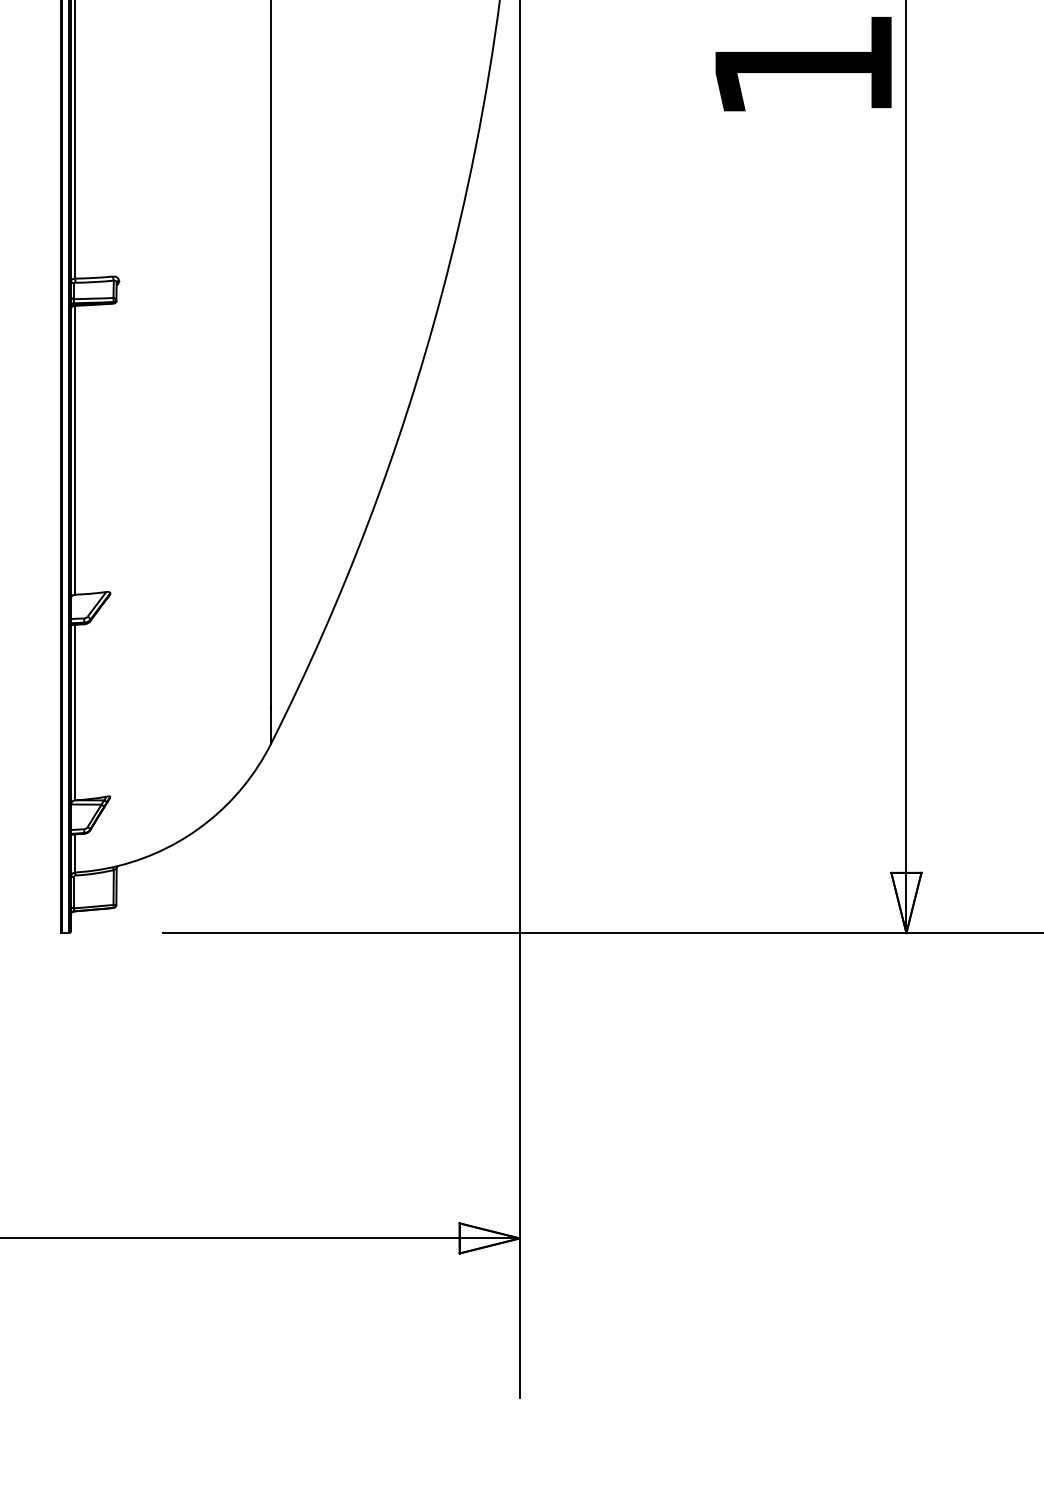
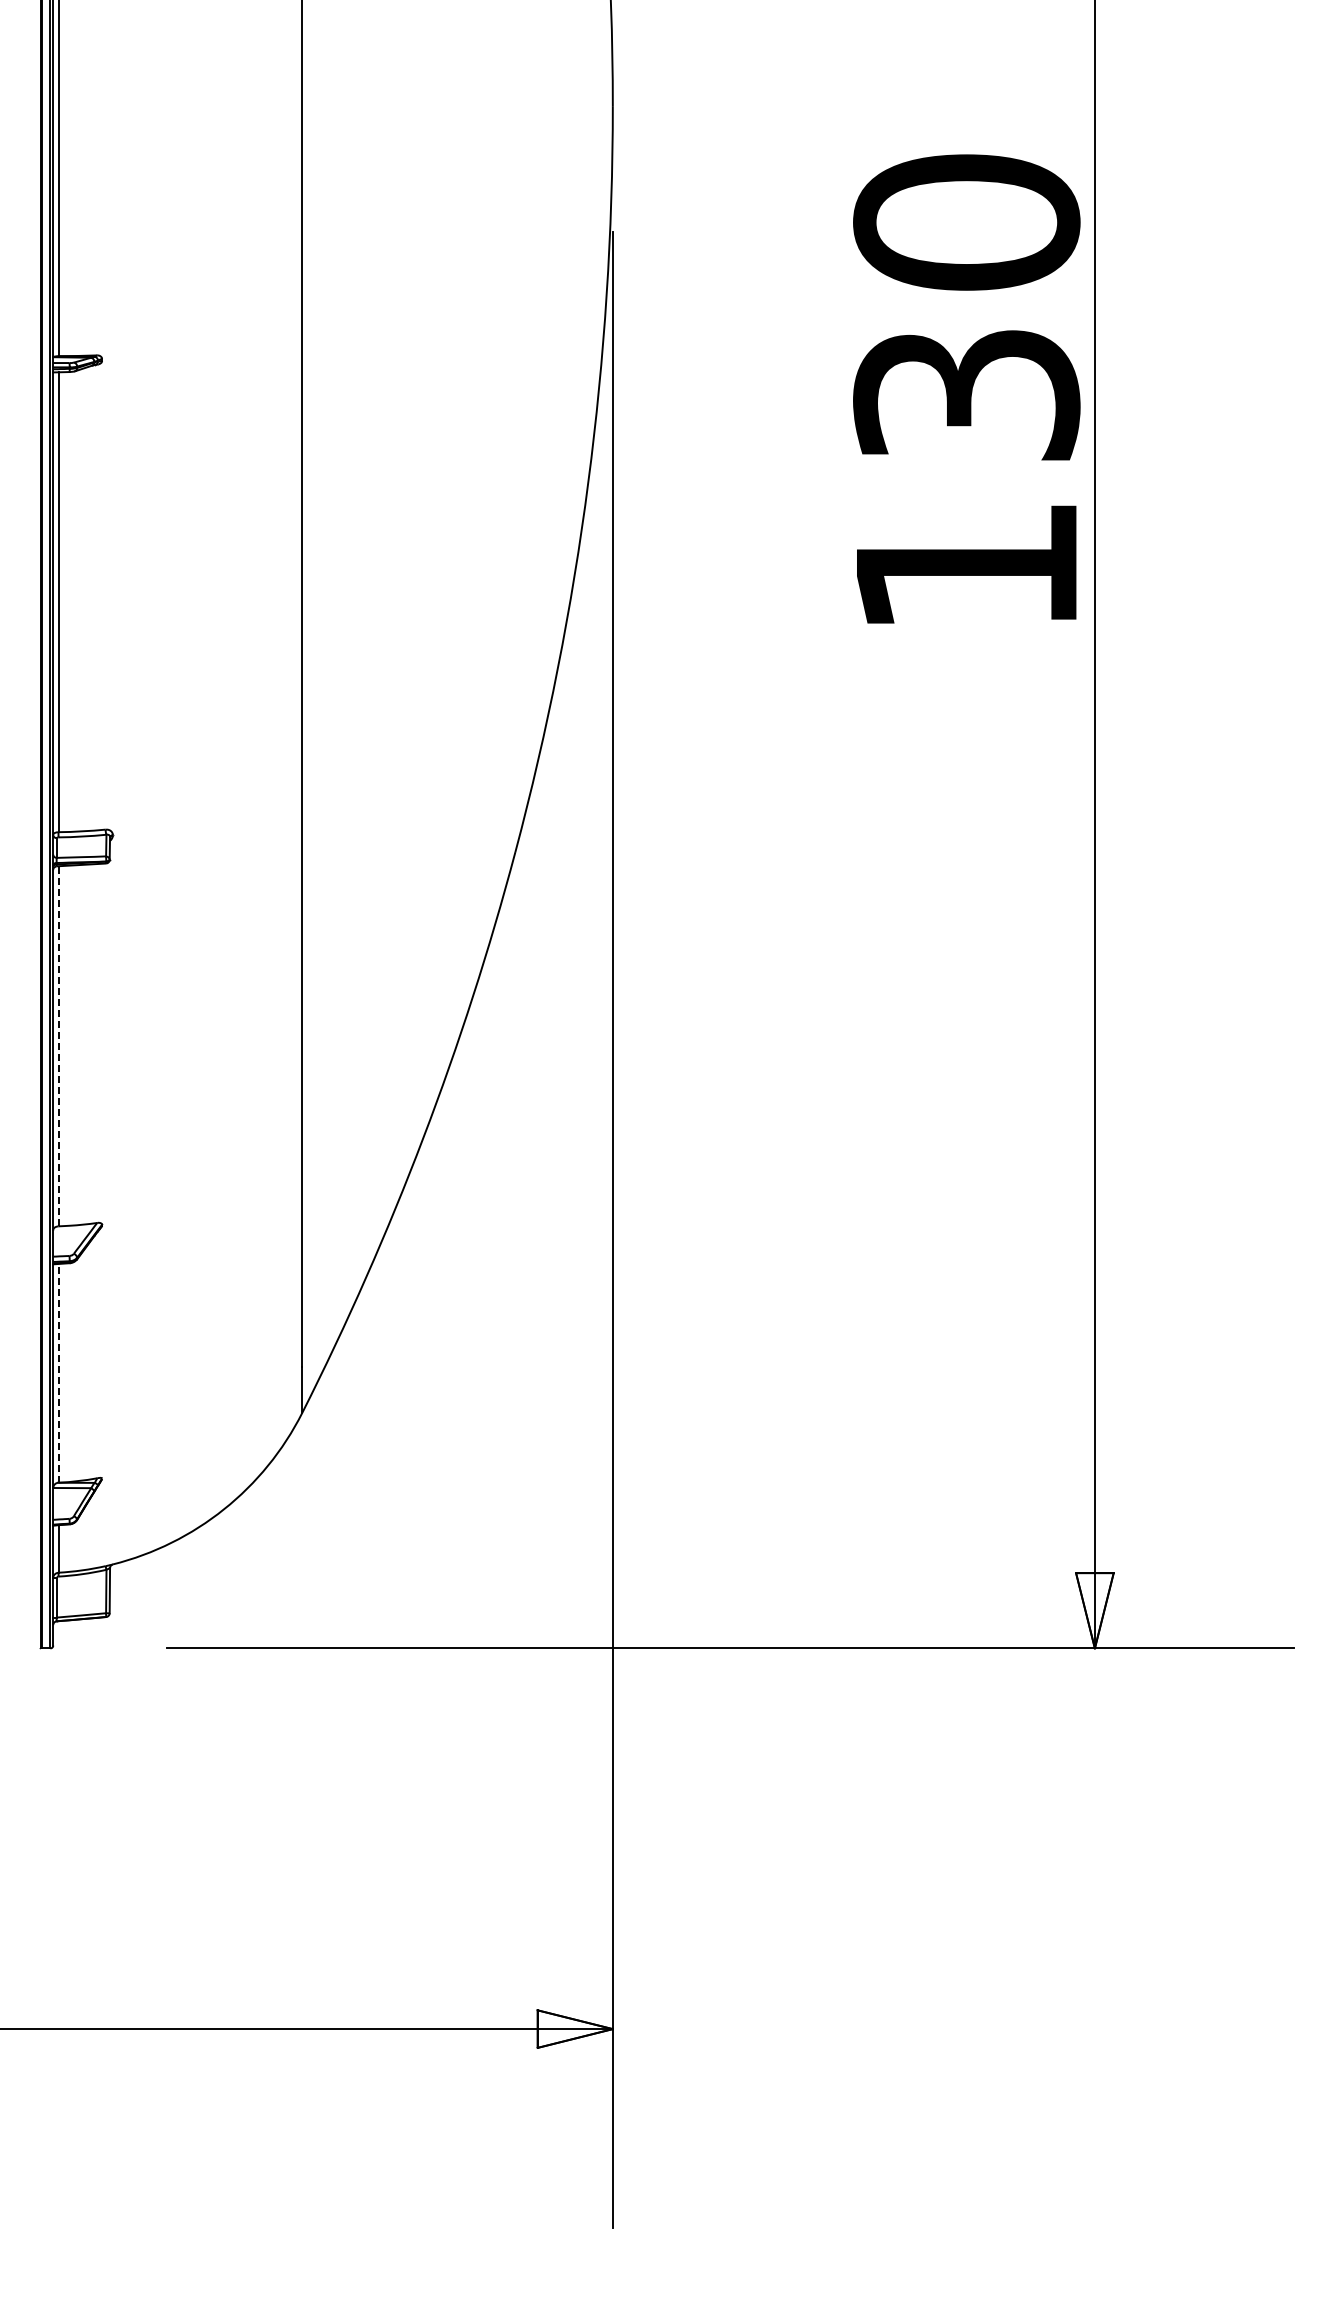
line: (75, 449) -> (58, 1045), solid -> dashed
line: (75, 711) -> (58, 1372), solid -> dashed

